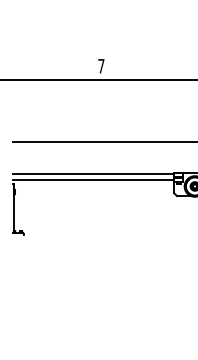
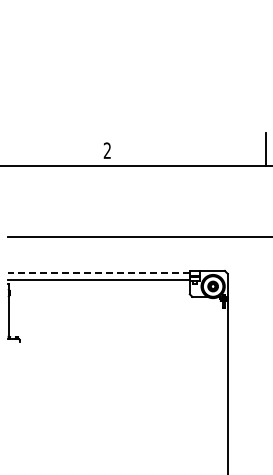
text: (100, 66) -> (106, 150), 7 -> 2
line: (93, 174) -> (98, 272), solid -> dashed

